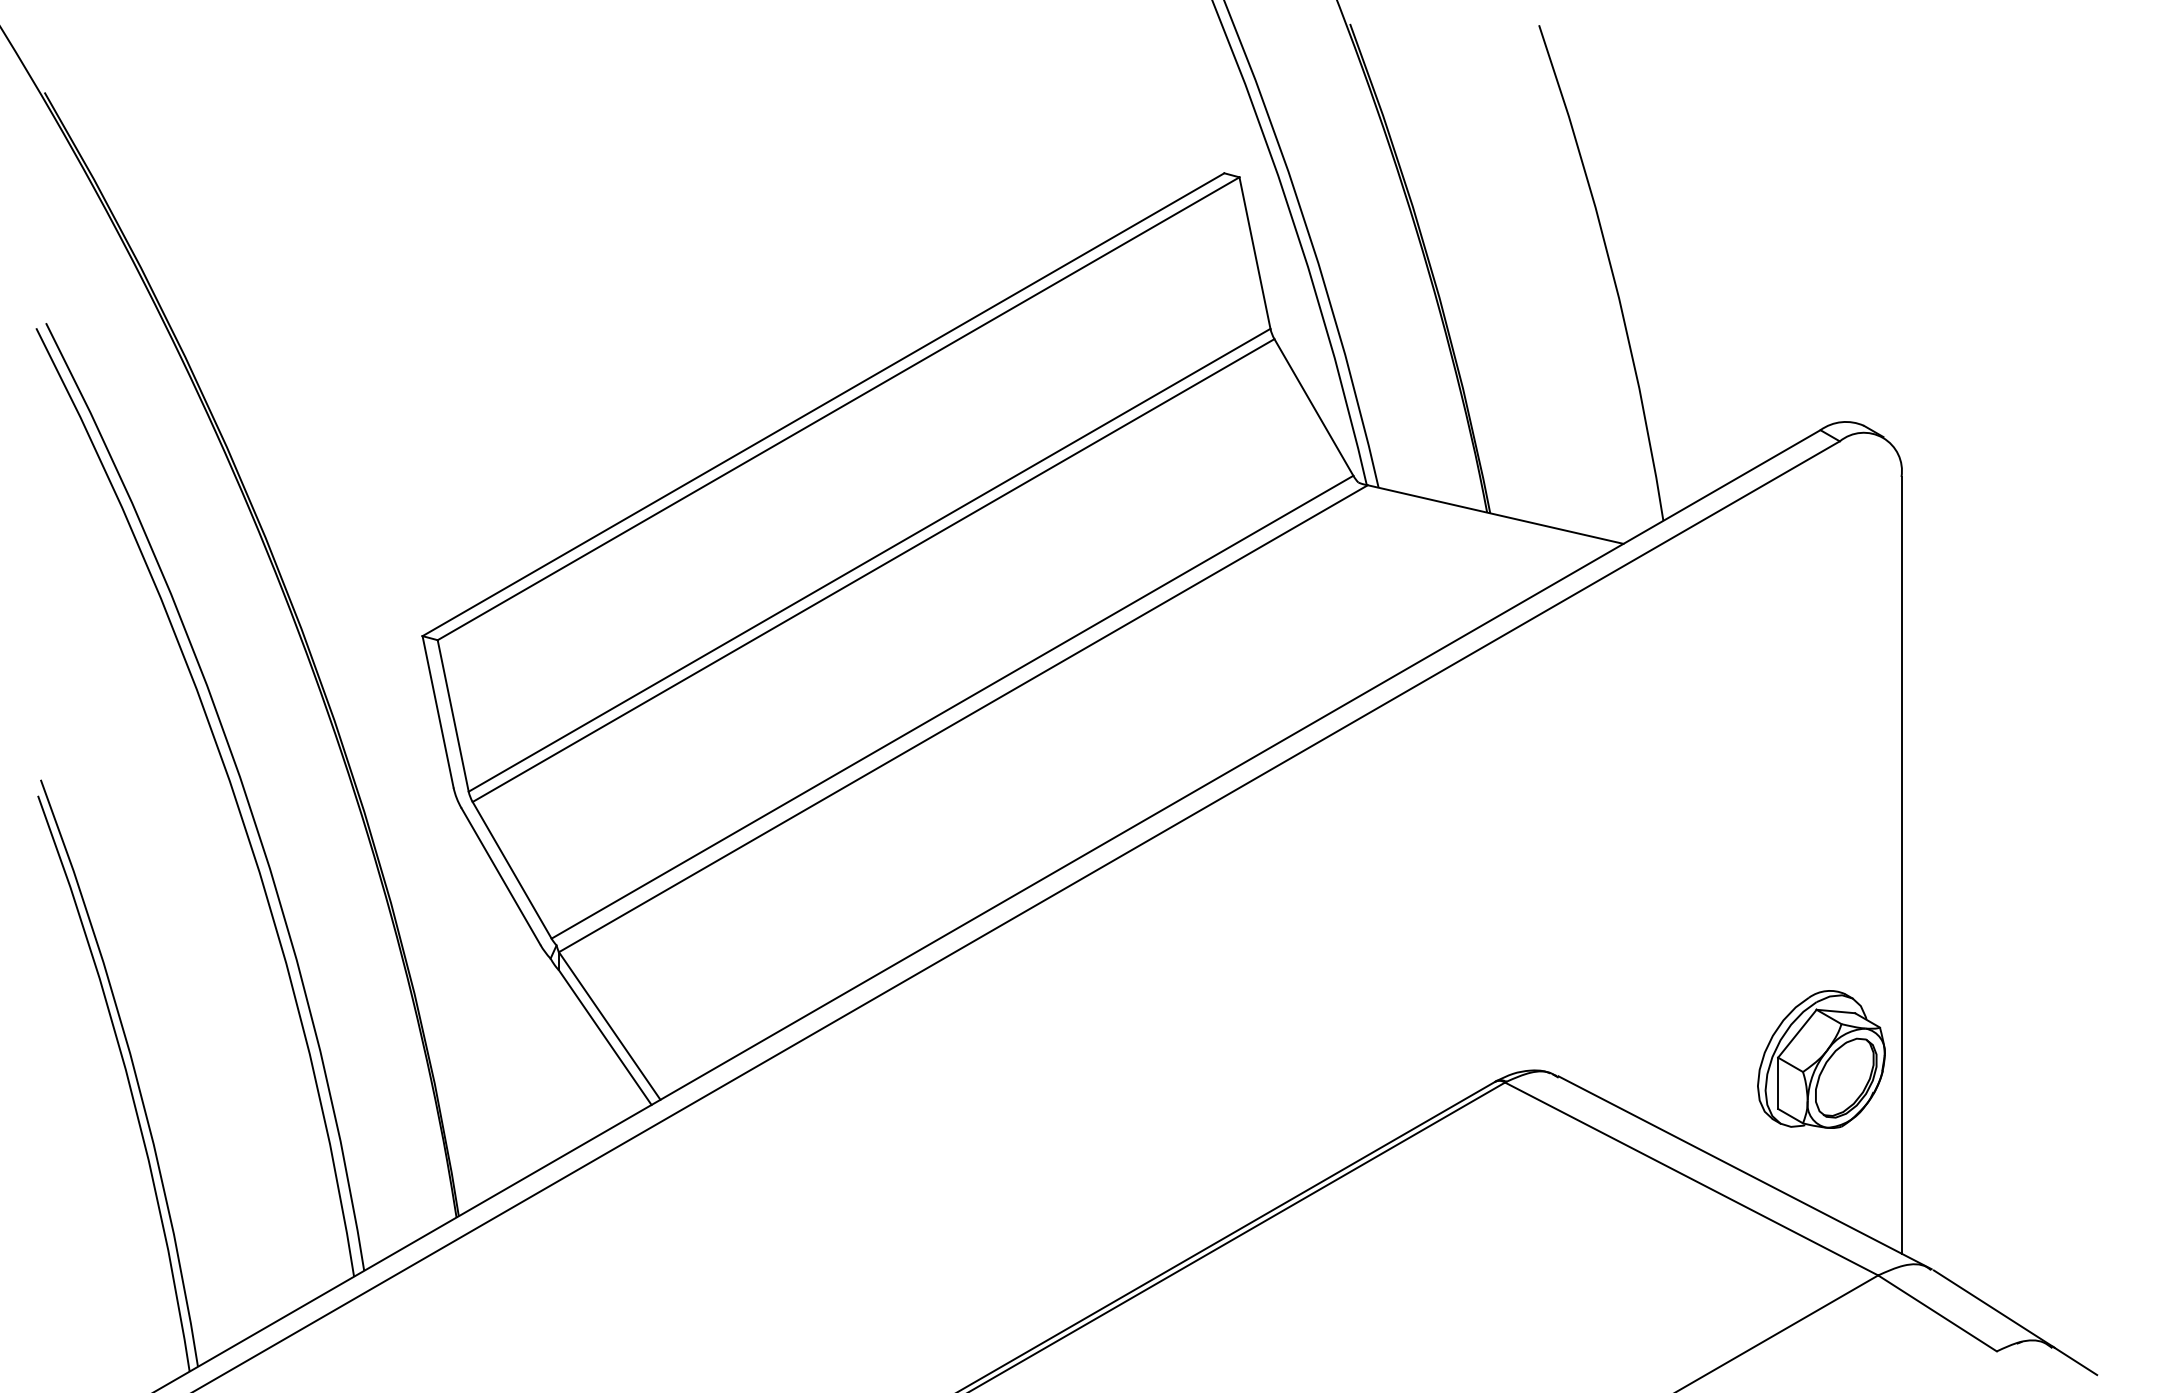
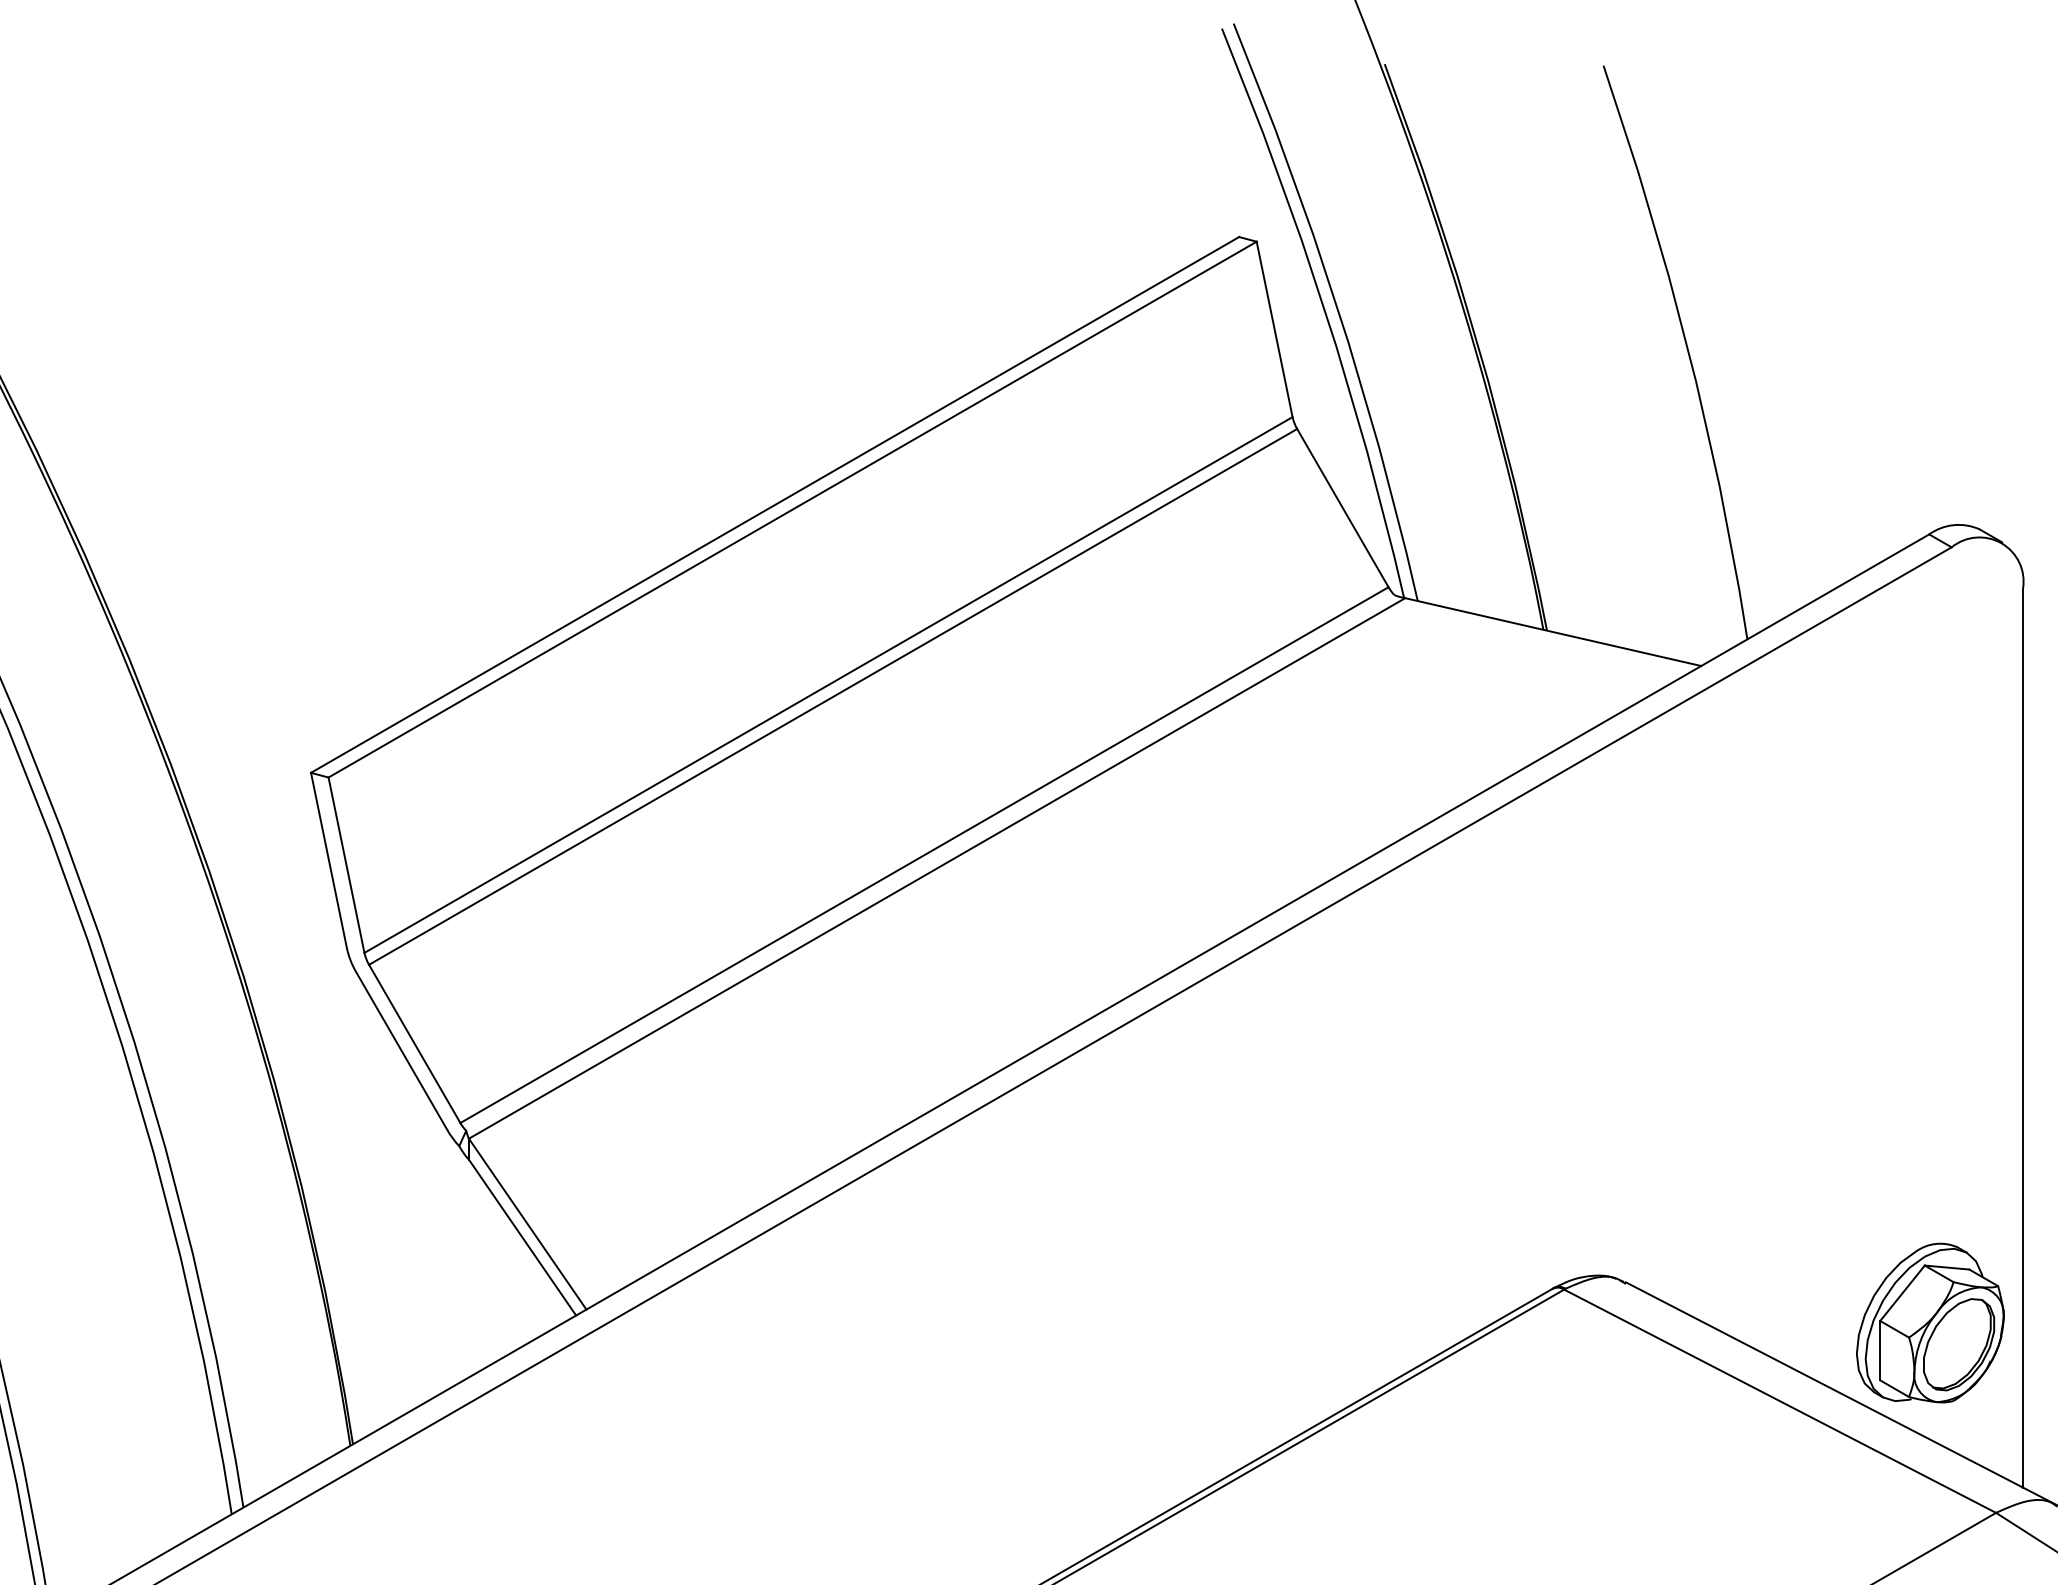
part: (1821, 1059) -> (1930, 1323), moved

